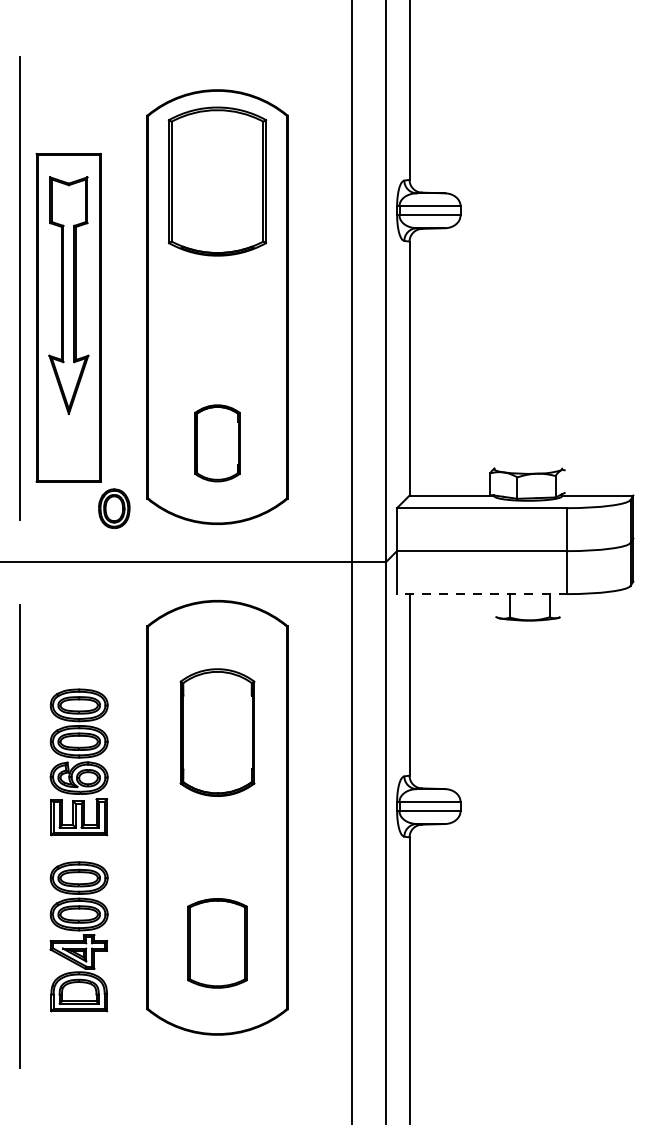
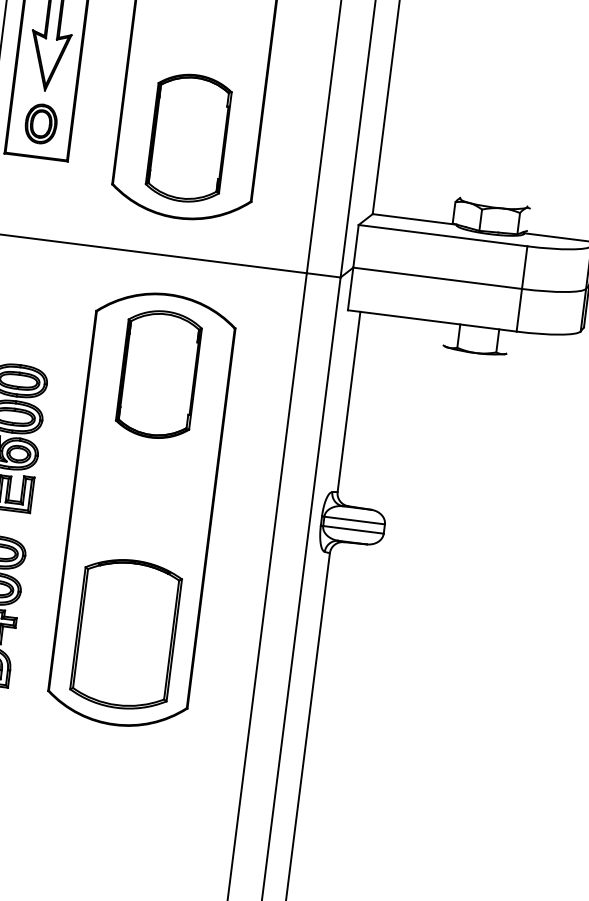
part: (217, 443) -> (188, 138), size x1.67
part: (114, 508) -> (41, 123), moved
line: (481, 594) -> (431, 321), dashed -> solid
part: (217, 732) -> (158, 374), moved
part: (217, 943) -> (126, 634), size x1.67

